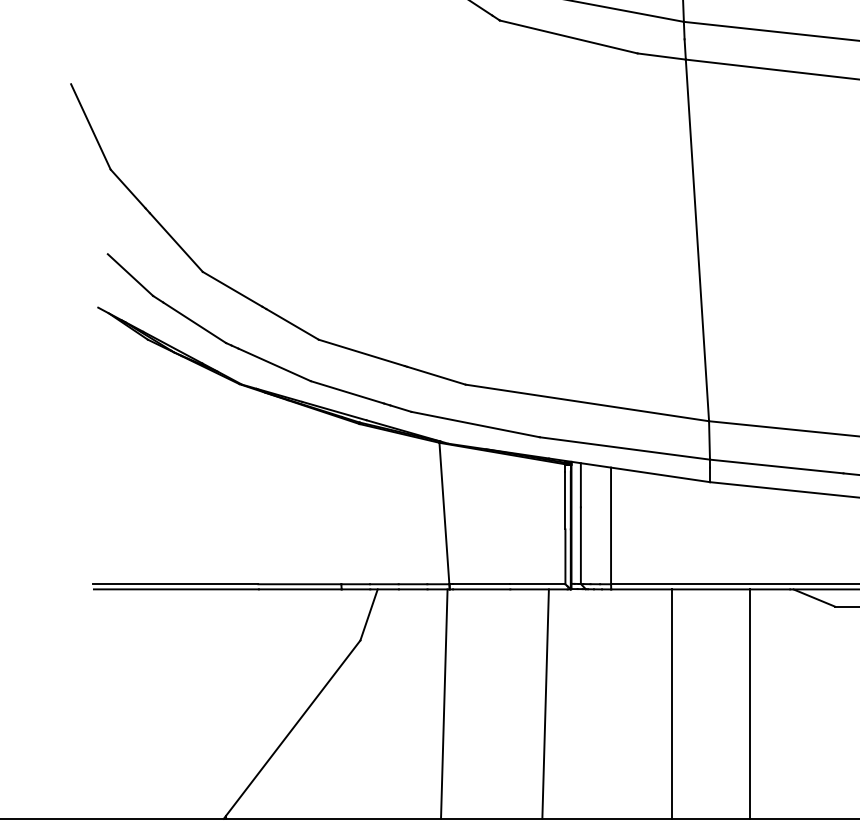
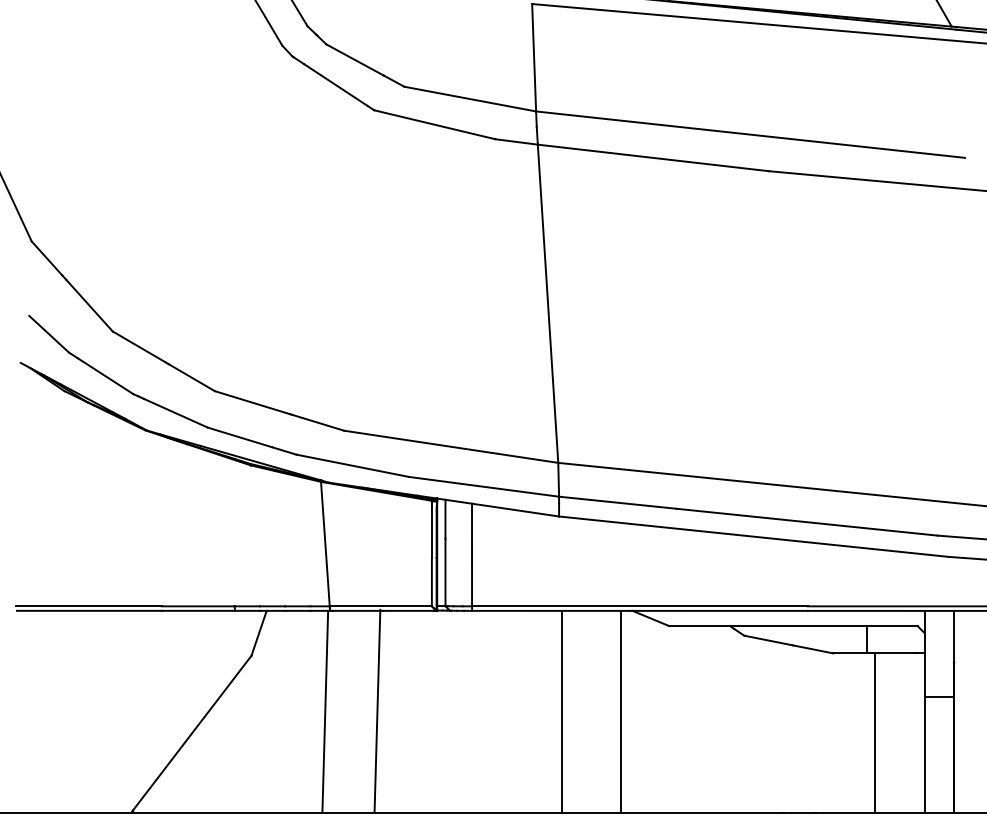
line: (545, 703) -> (377, 710), moved
line: (671, 703) -> (561, 711), moved
line: (750, 703) -> (621, 711), moved

